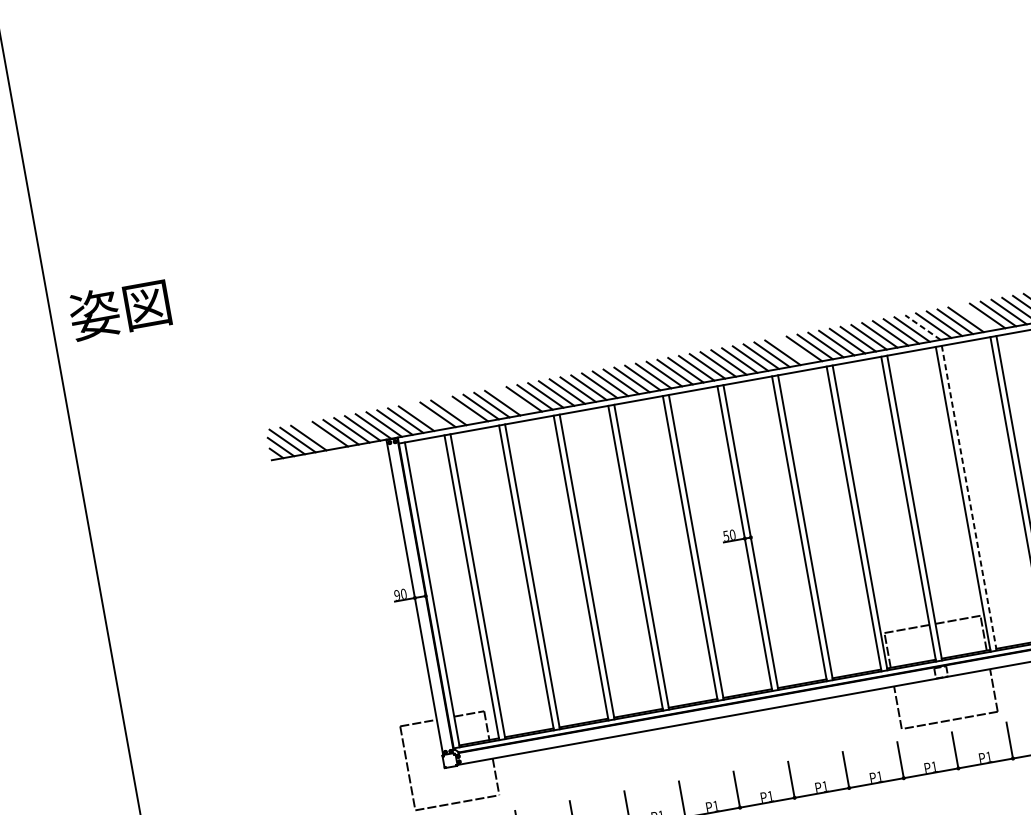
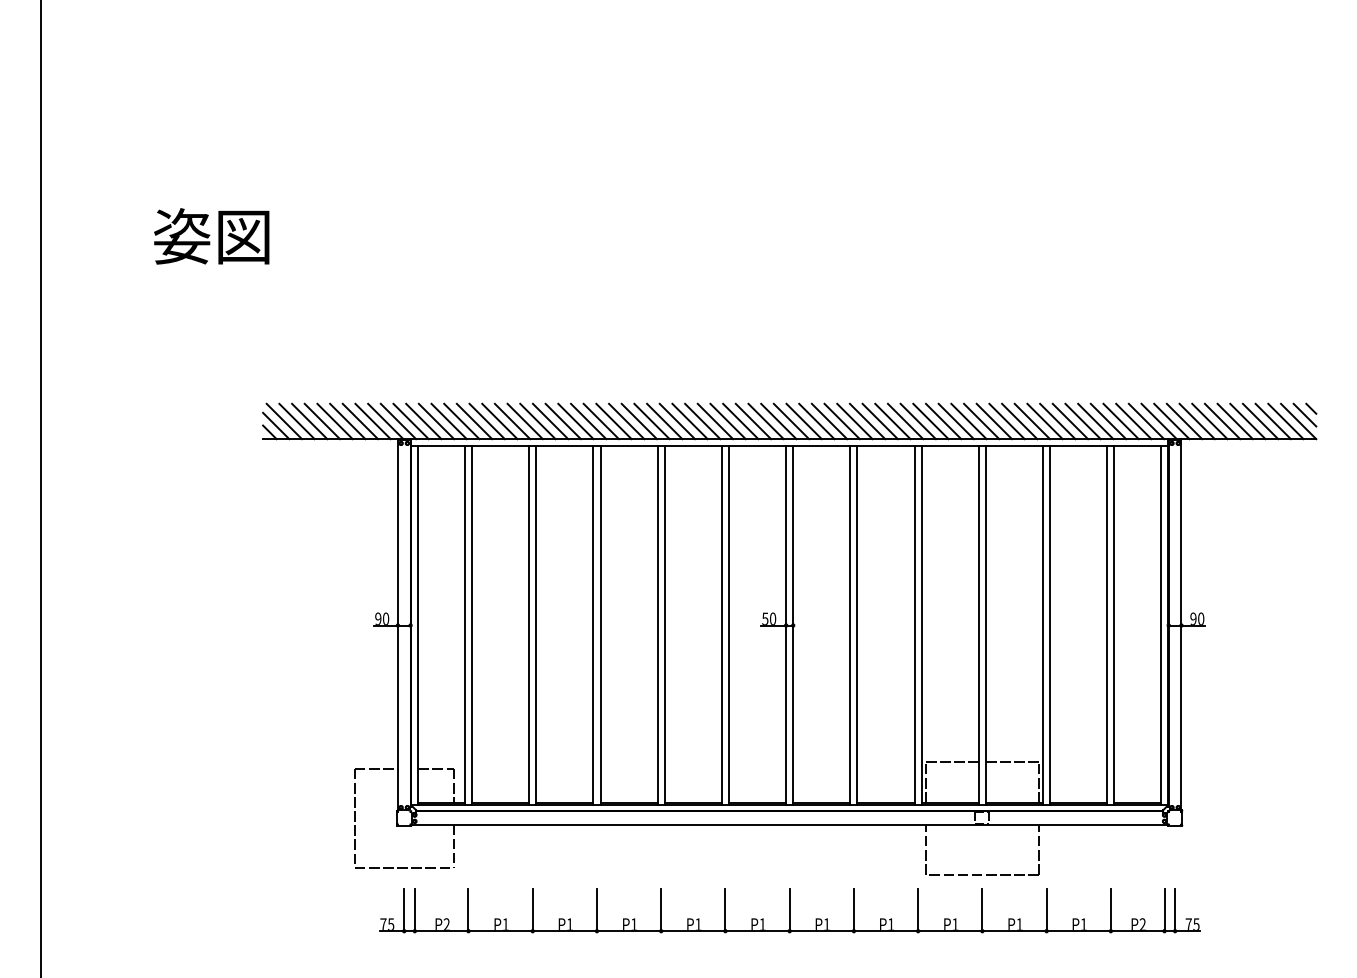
text: (119, 309) -> (211, 236), moved
line: (976, 317) -> (1095, 421), added
line: (923, 327) -> (1032, 421), dashed -> solid
line: (793, 350) -> (879, 421), added
line: (513, 401) -> (550, 421), added
line: (459, 411) -> (486, 421), added
line: (426, 416) -> (448, 421), added
line: (319, 436) -> (322, 421), added
line: (969, 498) -> (1050, 625), dashed -> solid

